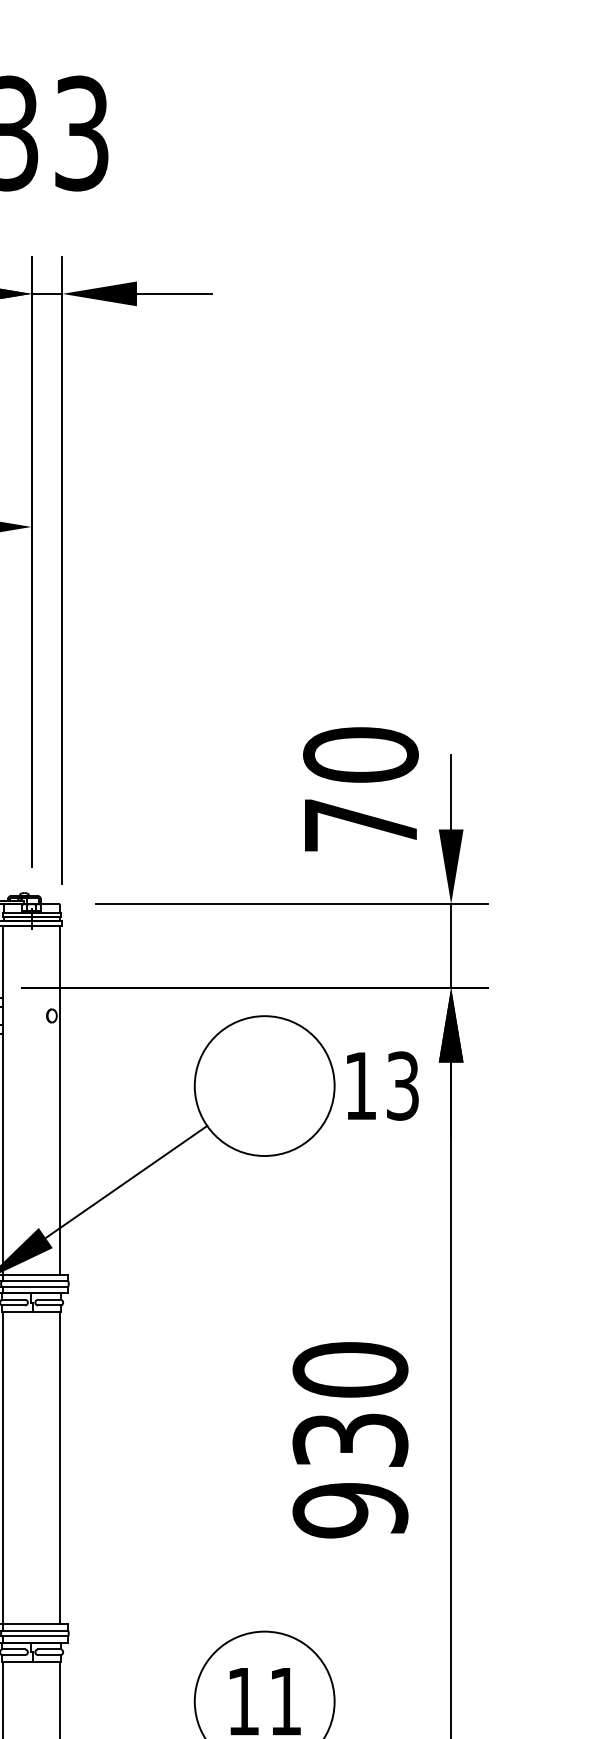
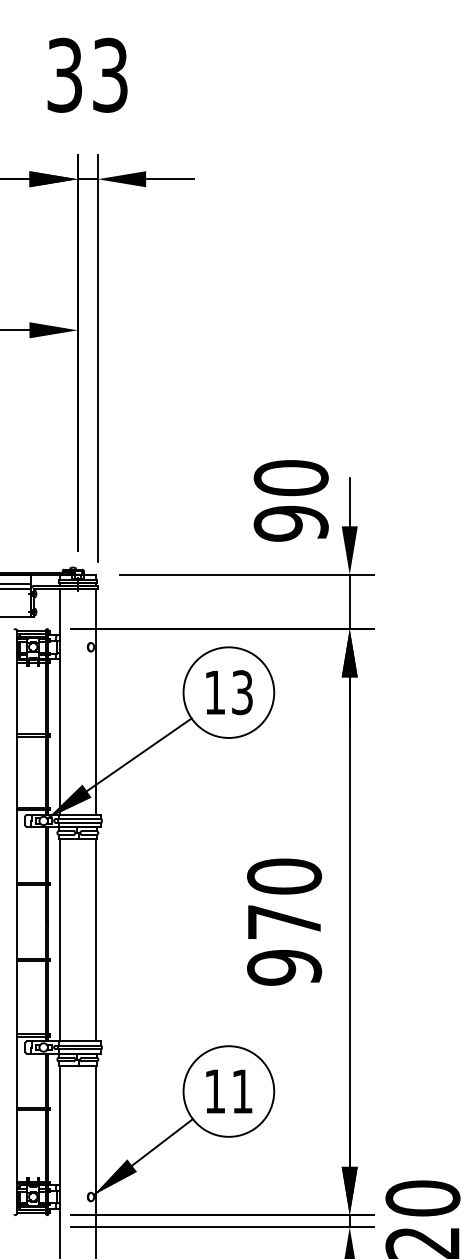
text: (359, 825) -> (290, 523), 70 -> 90
text: (382, 1085) -> (229, 692), moved
text: (350, 1440) -> (284, 922), 930 -> 970

